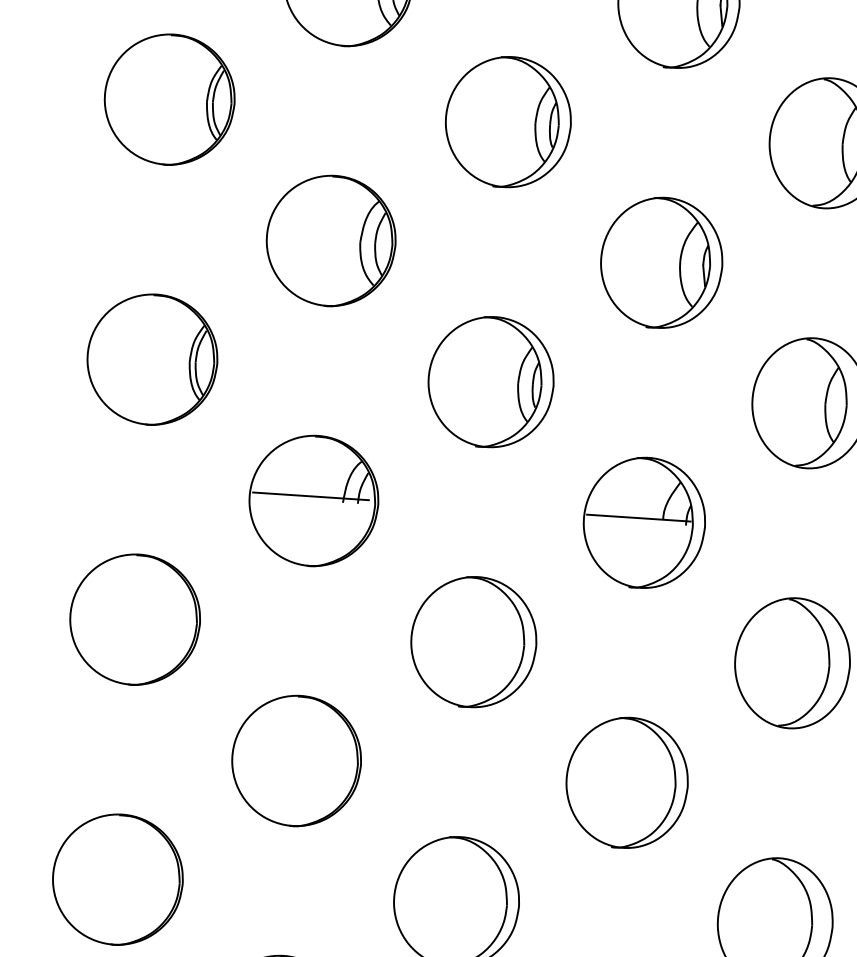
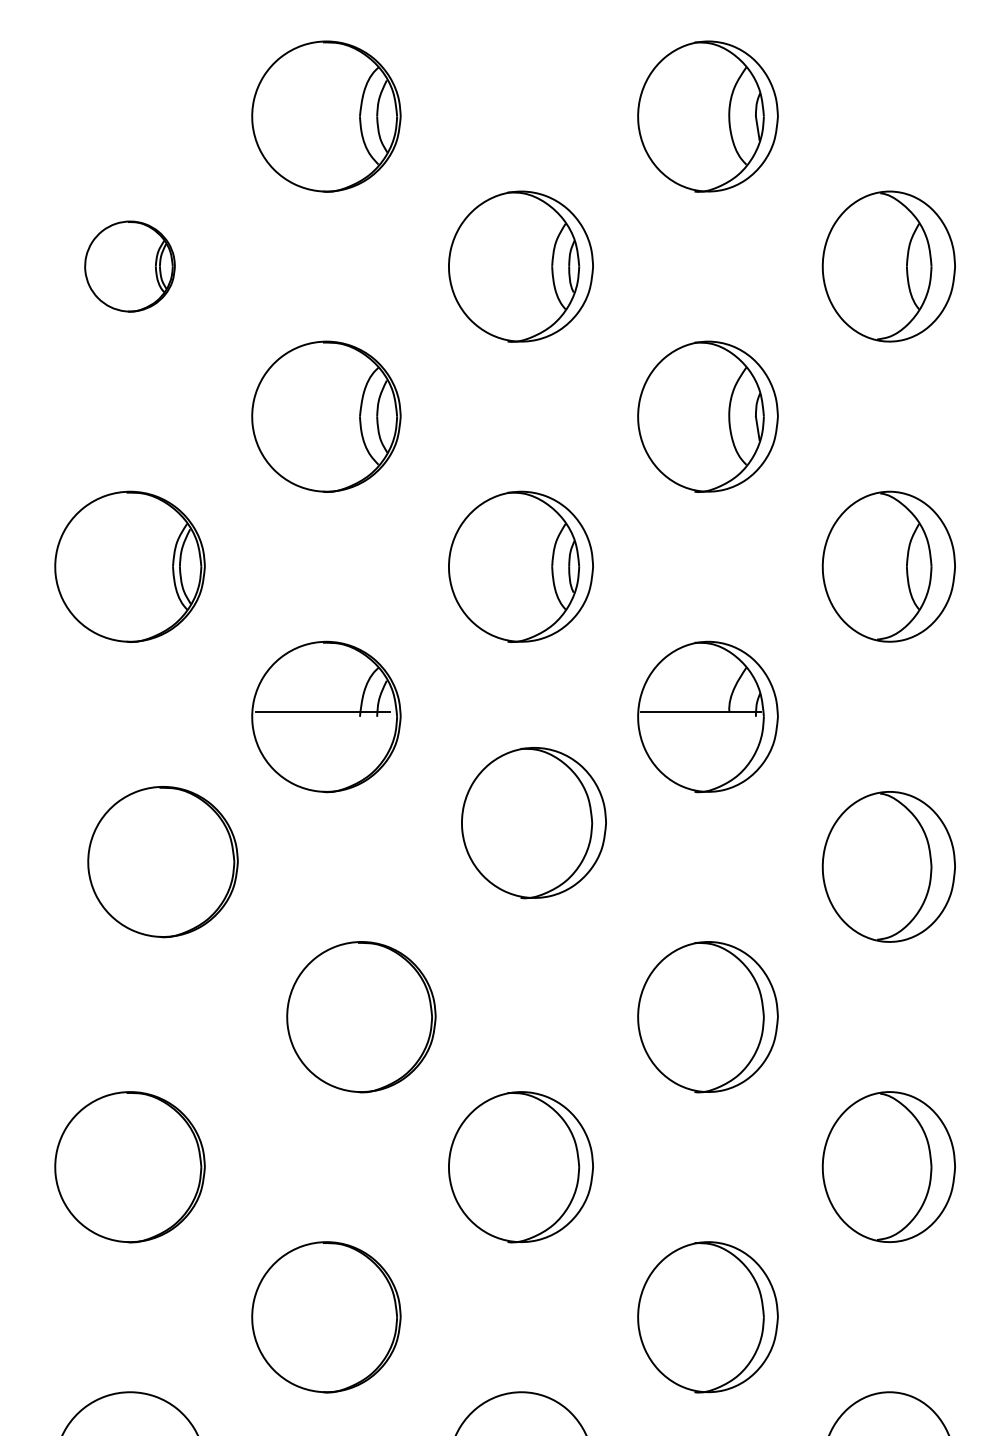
part: (169, 99) -> (129, 266), size x0.6
part: (134, 620) -> (162, 862), moved
part: (473, 642) -> (533, 823), moved
part: (296, 761) -> (361, 1017), moved

